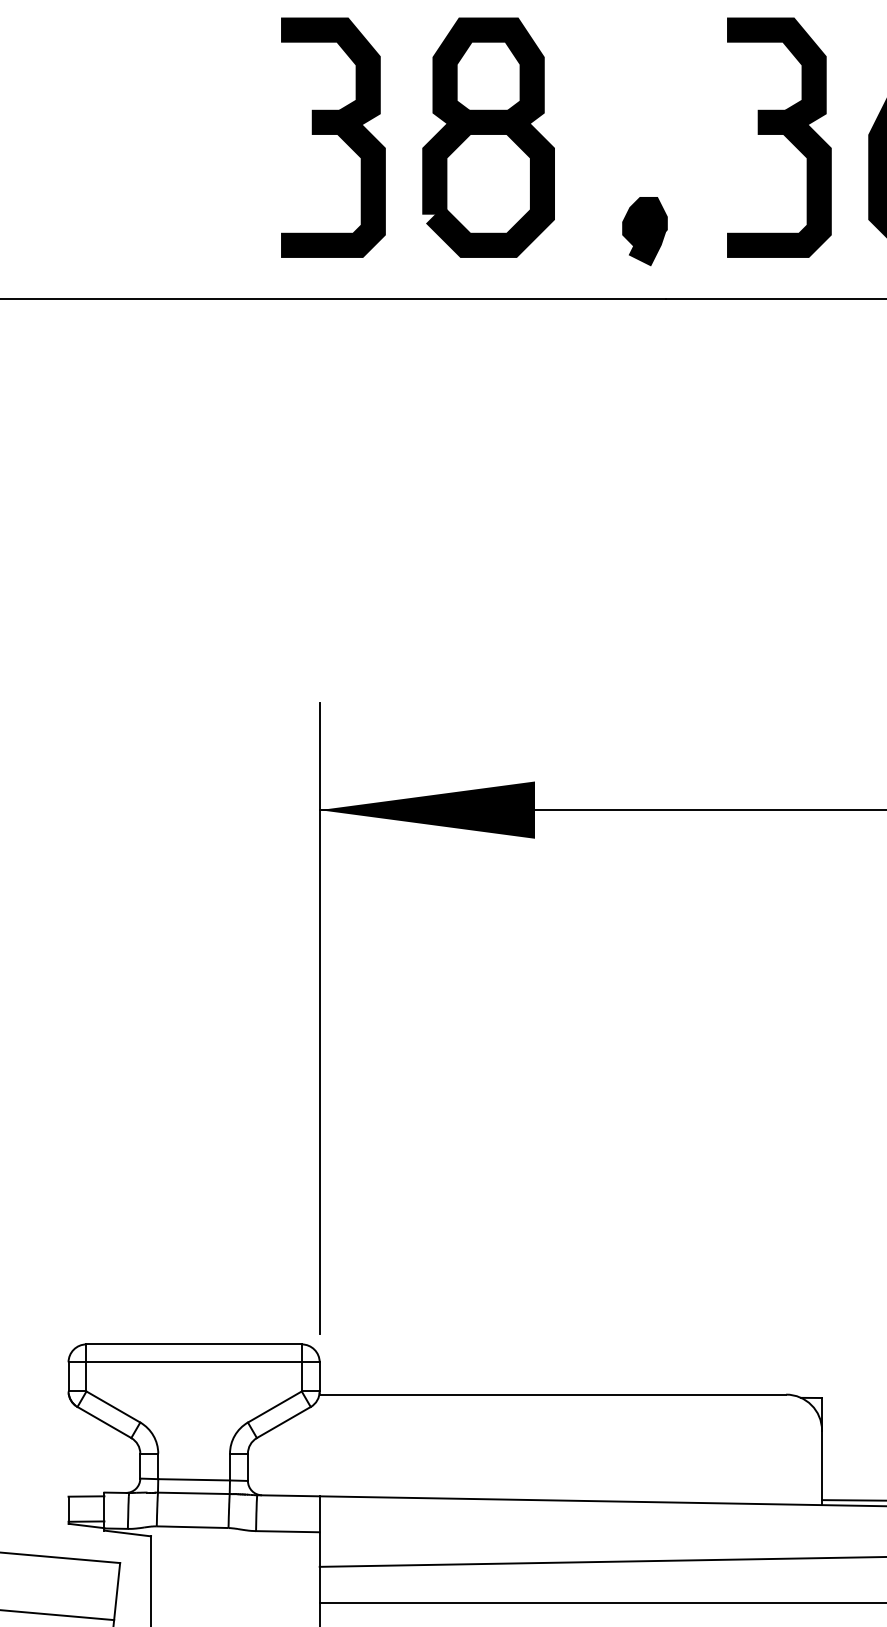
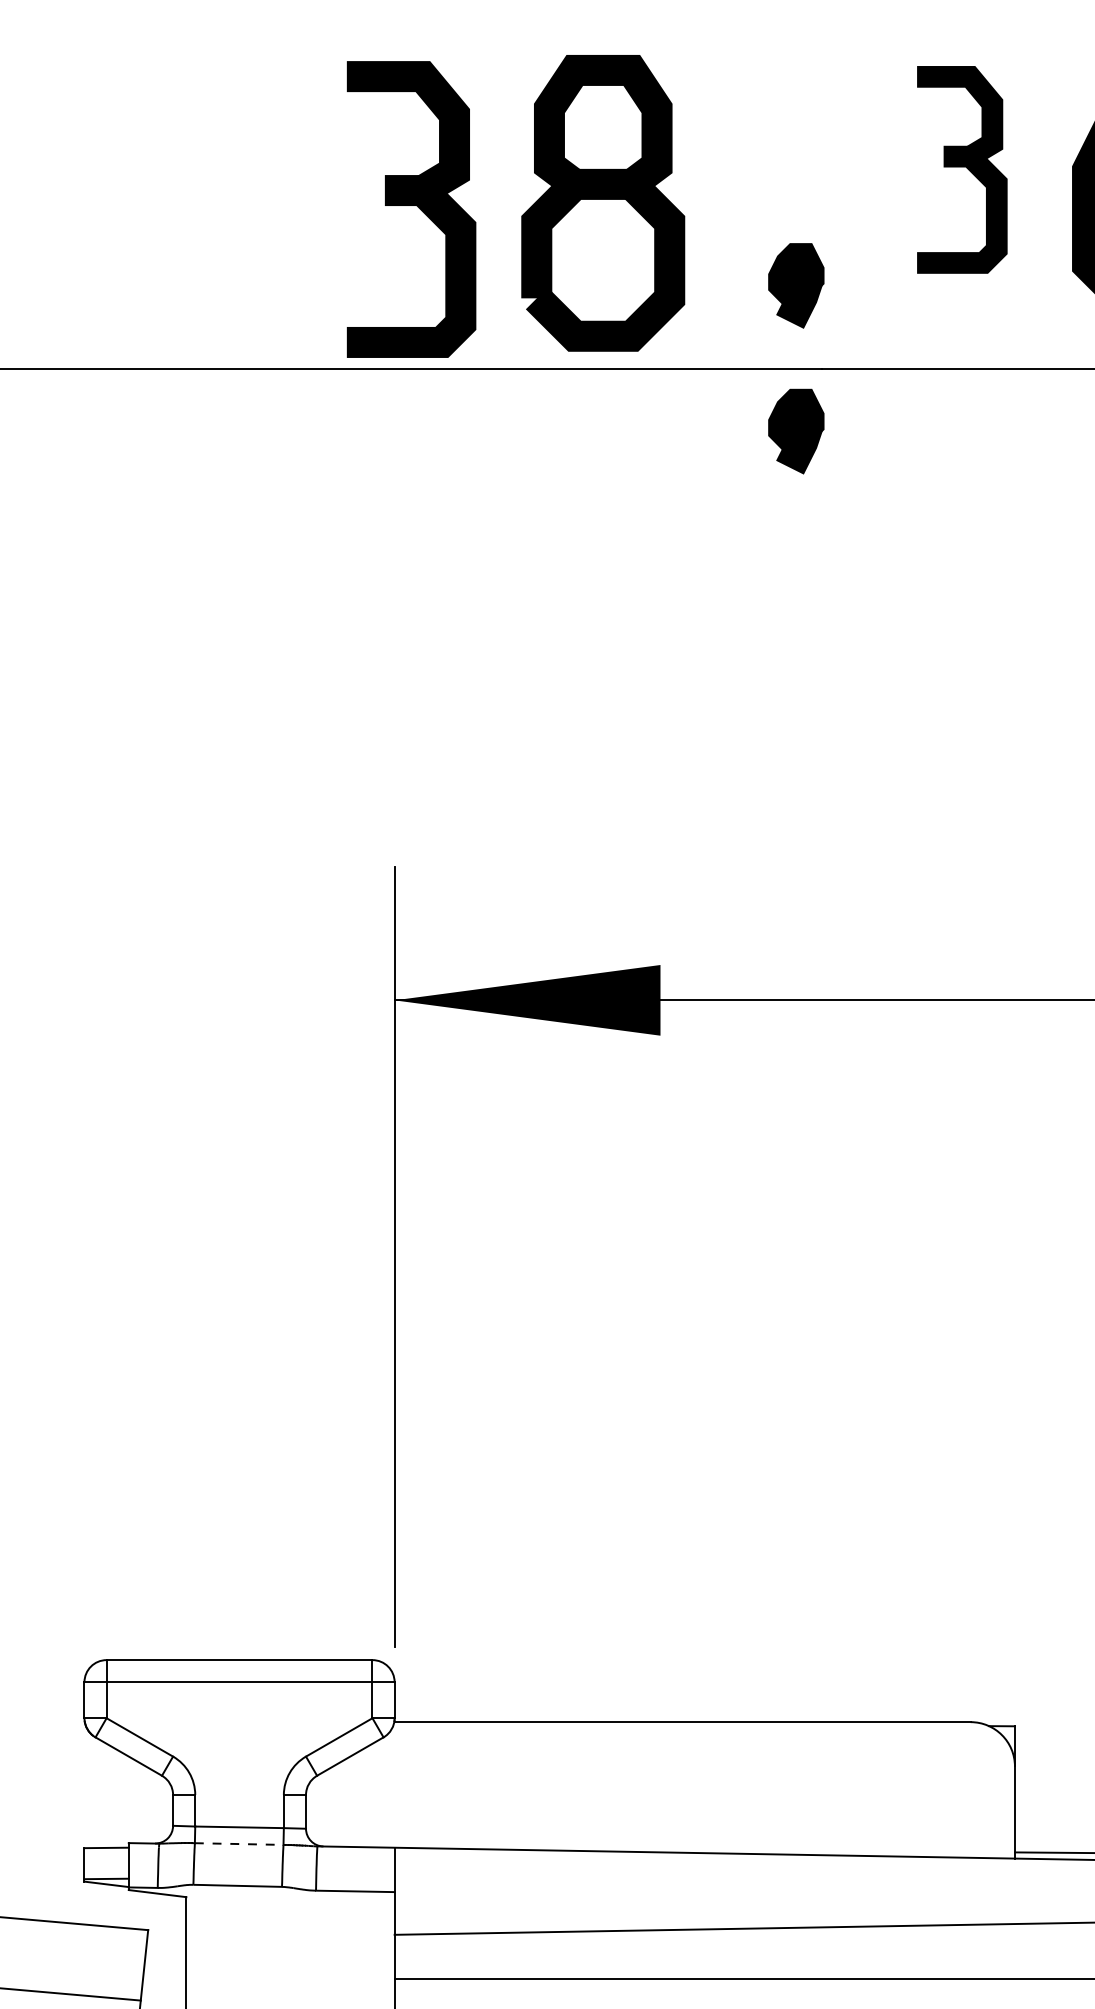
part: (333, 137) -> (411, 209), moved
part: (488, 137) -> (603, 203), moved
part: (779, 137) -> (962, 169), size x0.7
part: (644, 349) -> (795, 431), added
line: (194, 1493) -> (240, 1844), solid -> dashed

